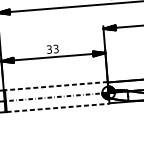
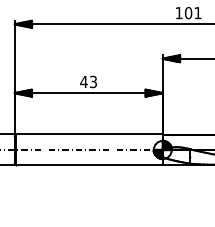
text: (49, 49) -> (83, 81), 33 -> 43
line: (56, 86) -> (89, 134), dashed -> solid
line: (58, 107) -> (90, 165), dashed -> solid

